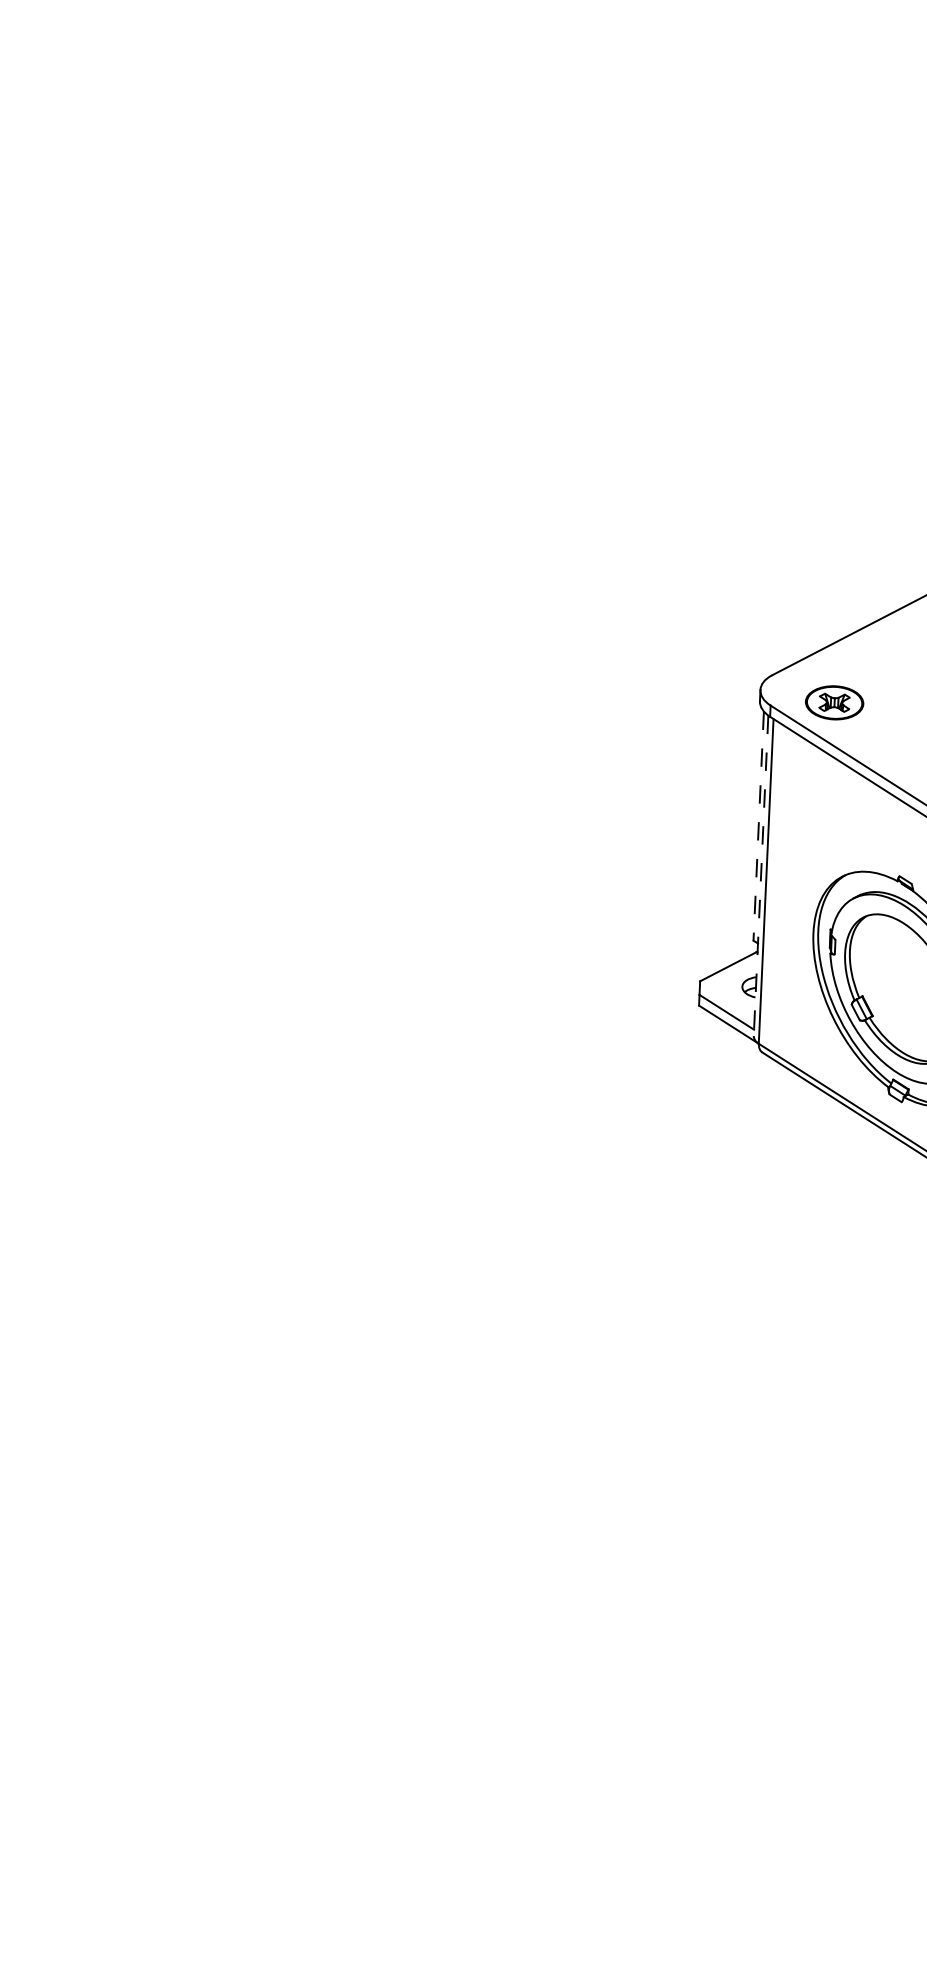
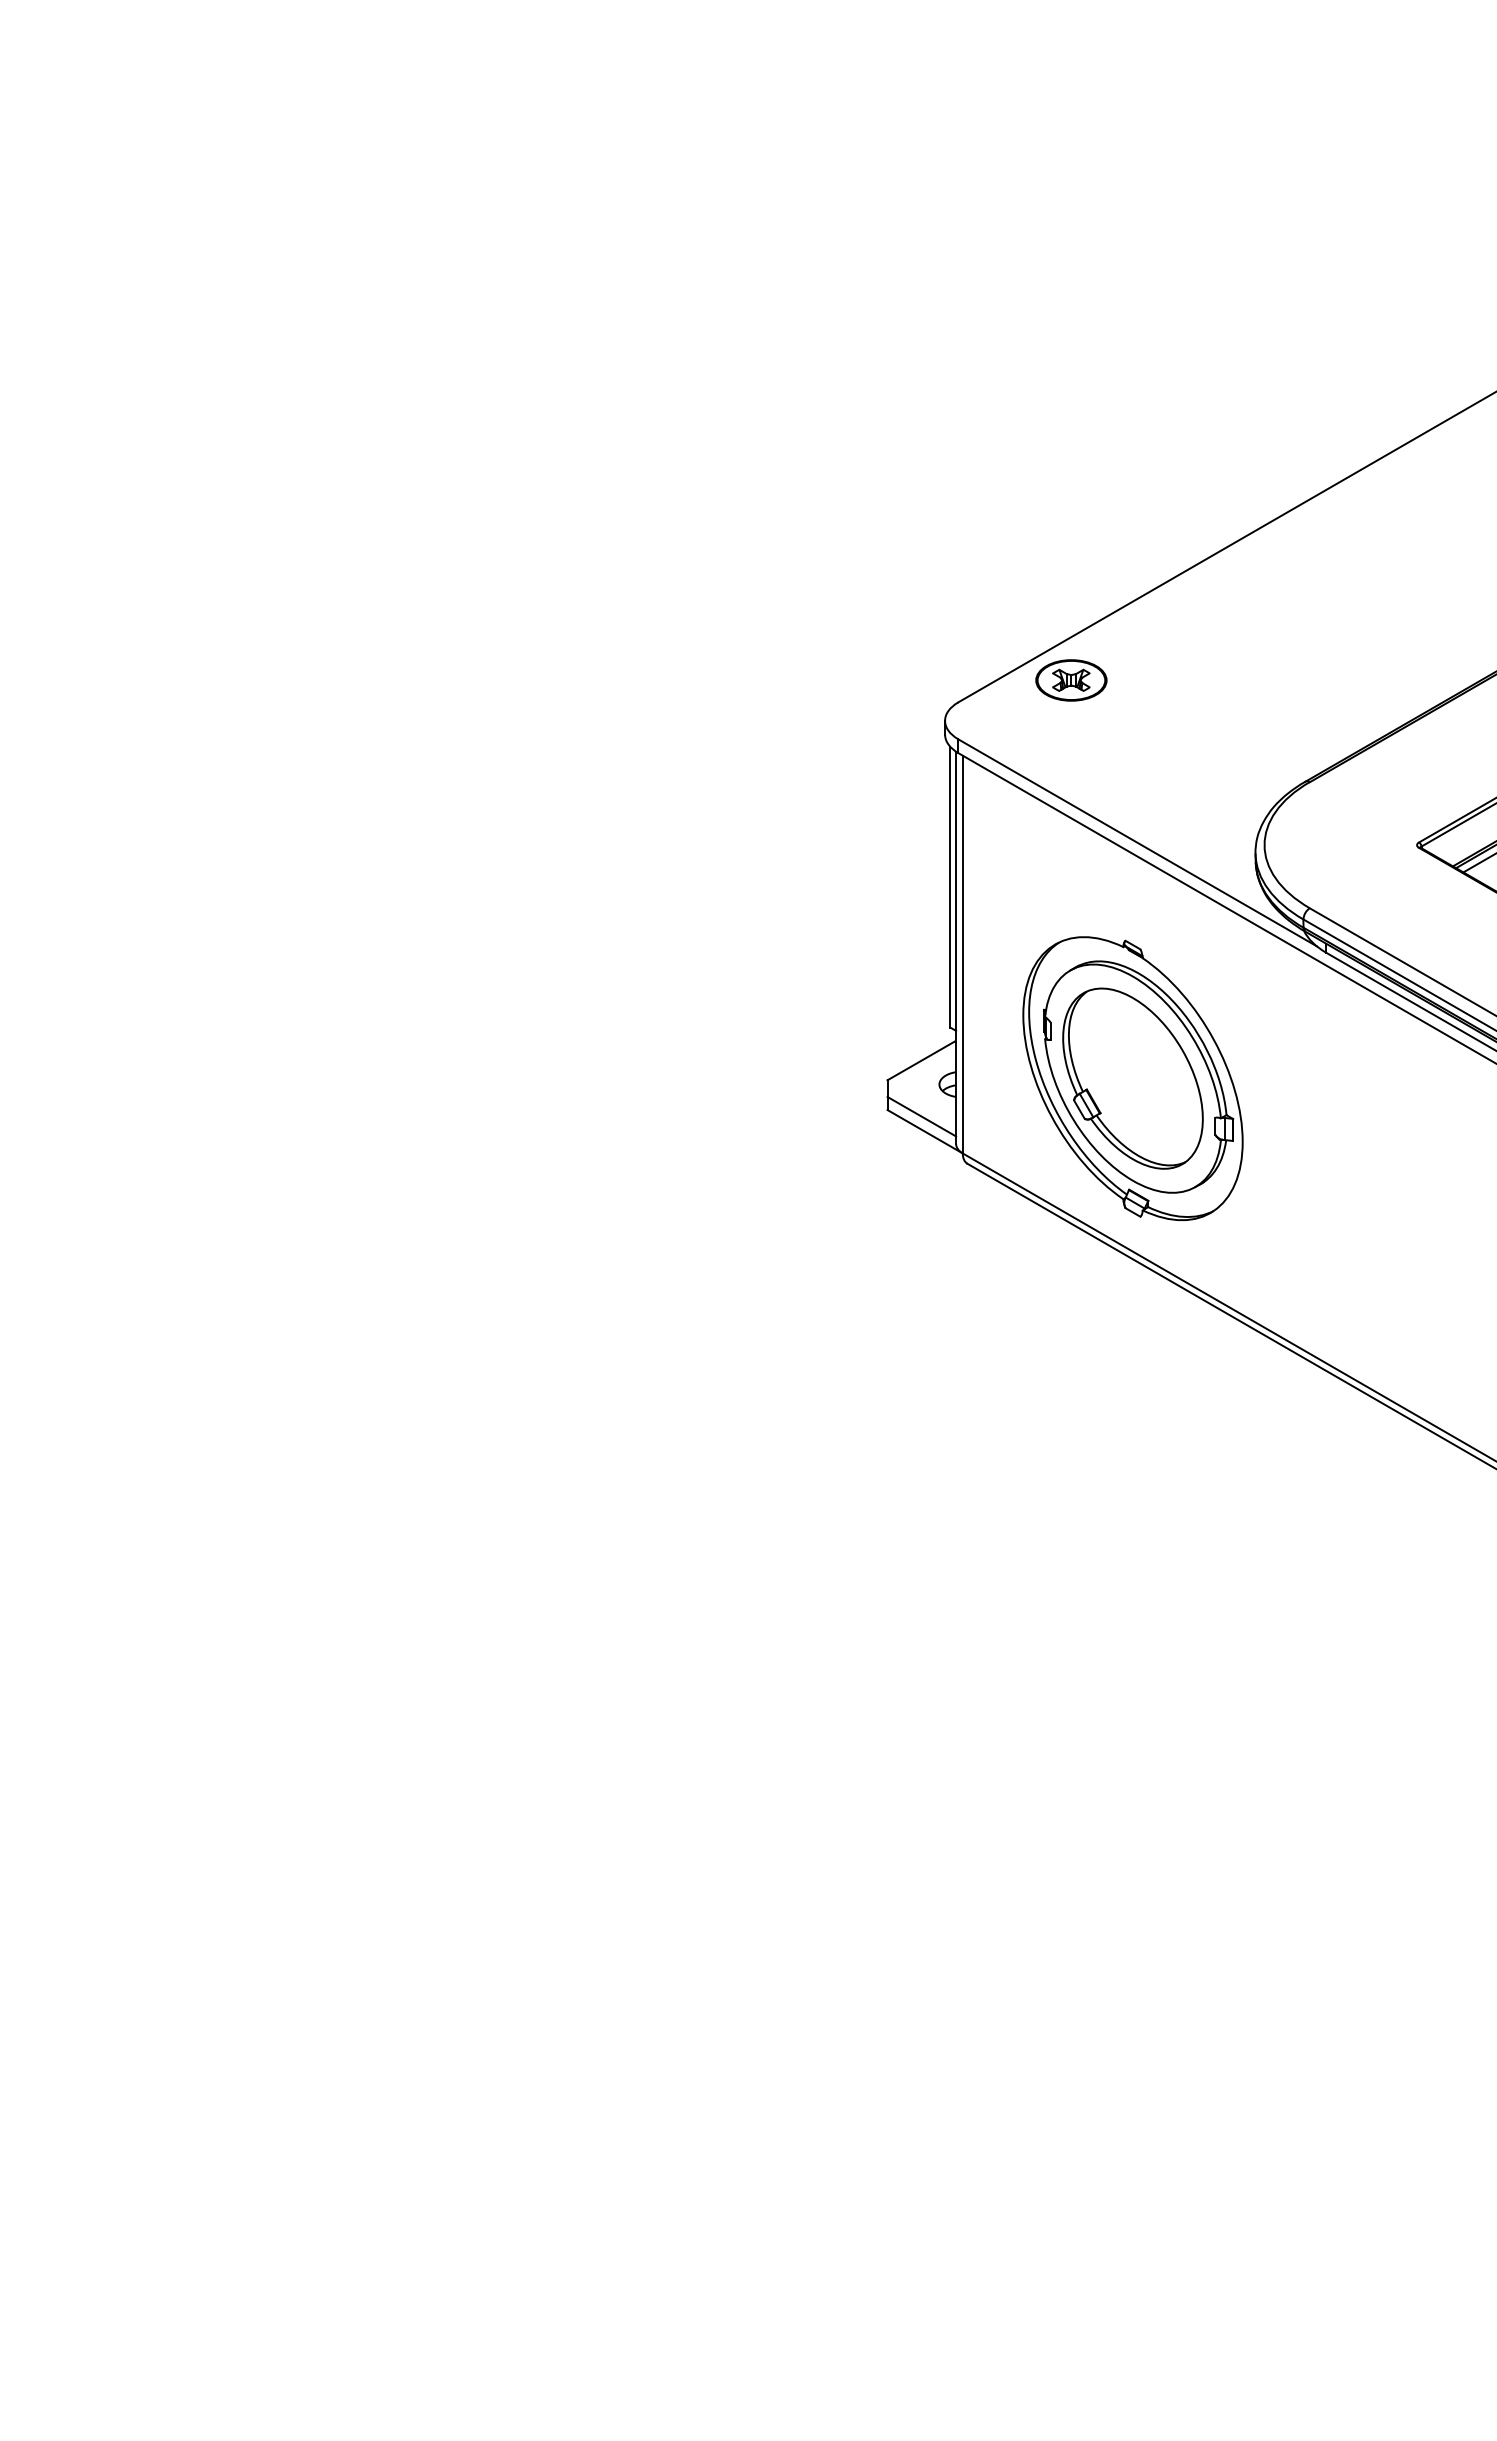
part: (834, 702) -> (1071, 680), moved
line: (758, 826) -> (950, 887), dashed -> solid
line: (761, 876) -> (956, 948), dashed -> solid

